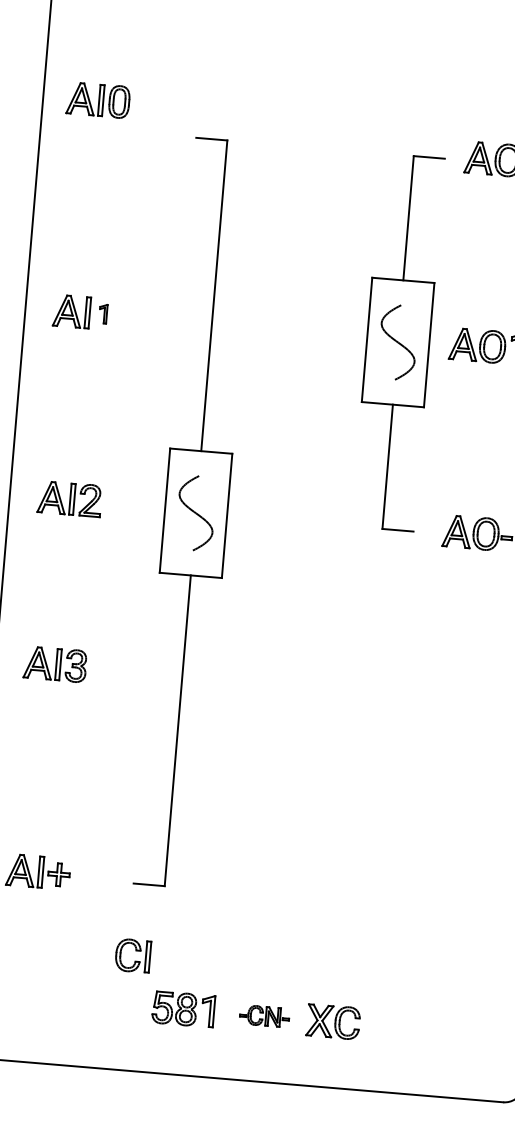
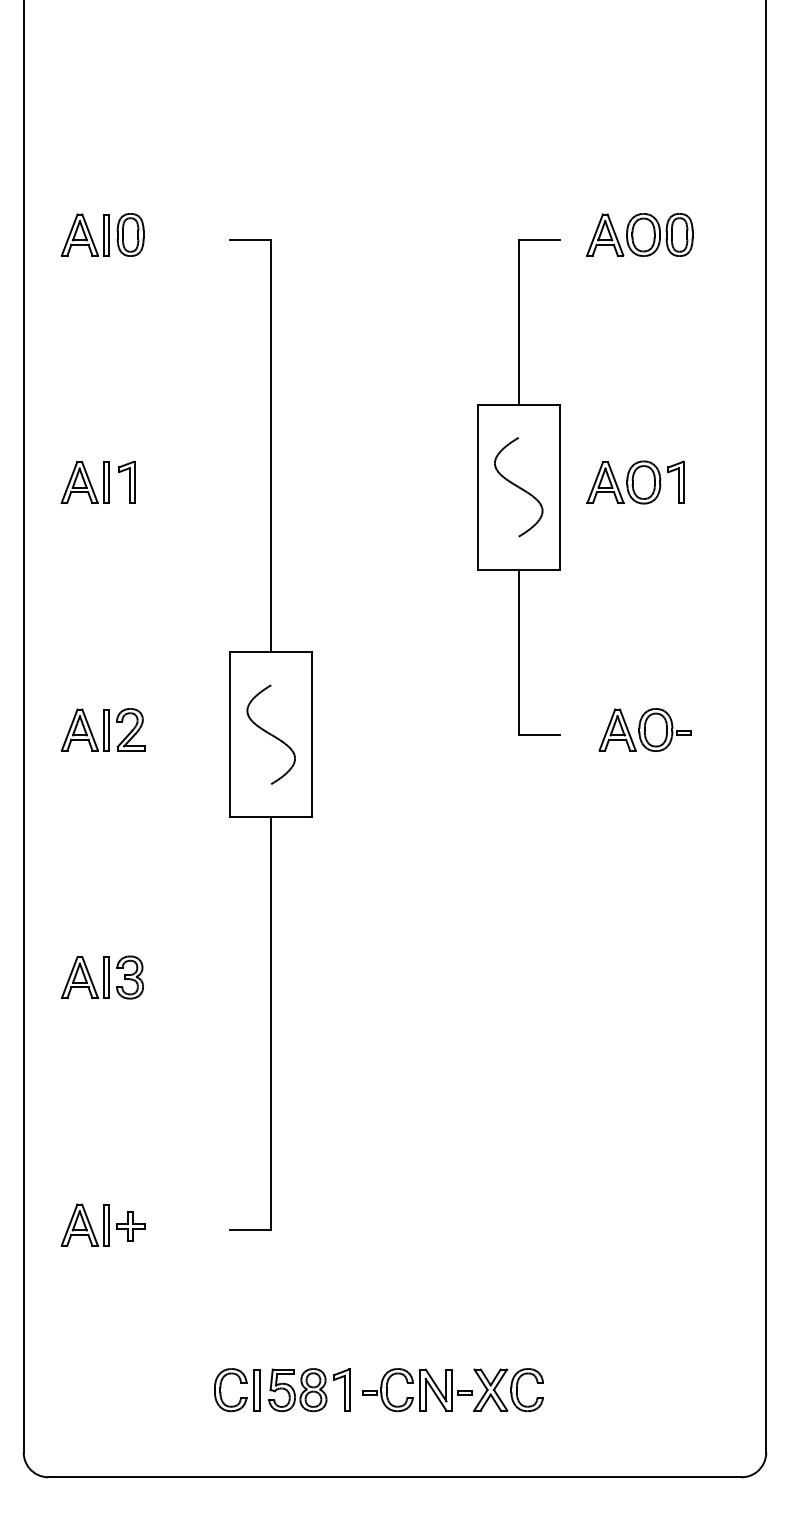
part: (98, 99) -> (102, 234), moved
part: (103, 313) -> (126, 481), size x1.67
part: (54, 664) -> (101, 977), moved
part: (135, 951) -> (240, 1383), moved
part: (264, 1016) -> (417, 1390), size x1.67

